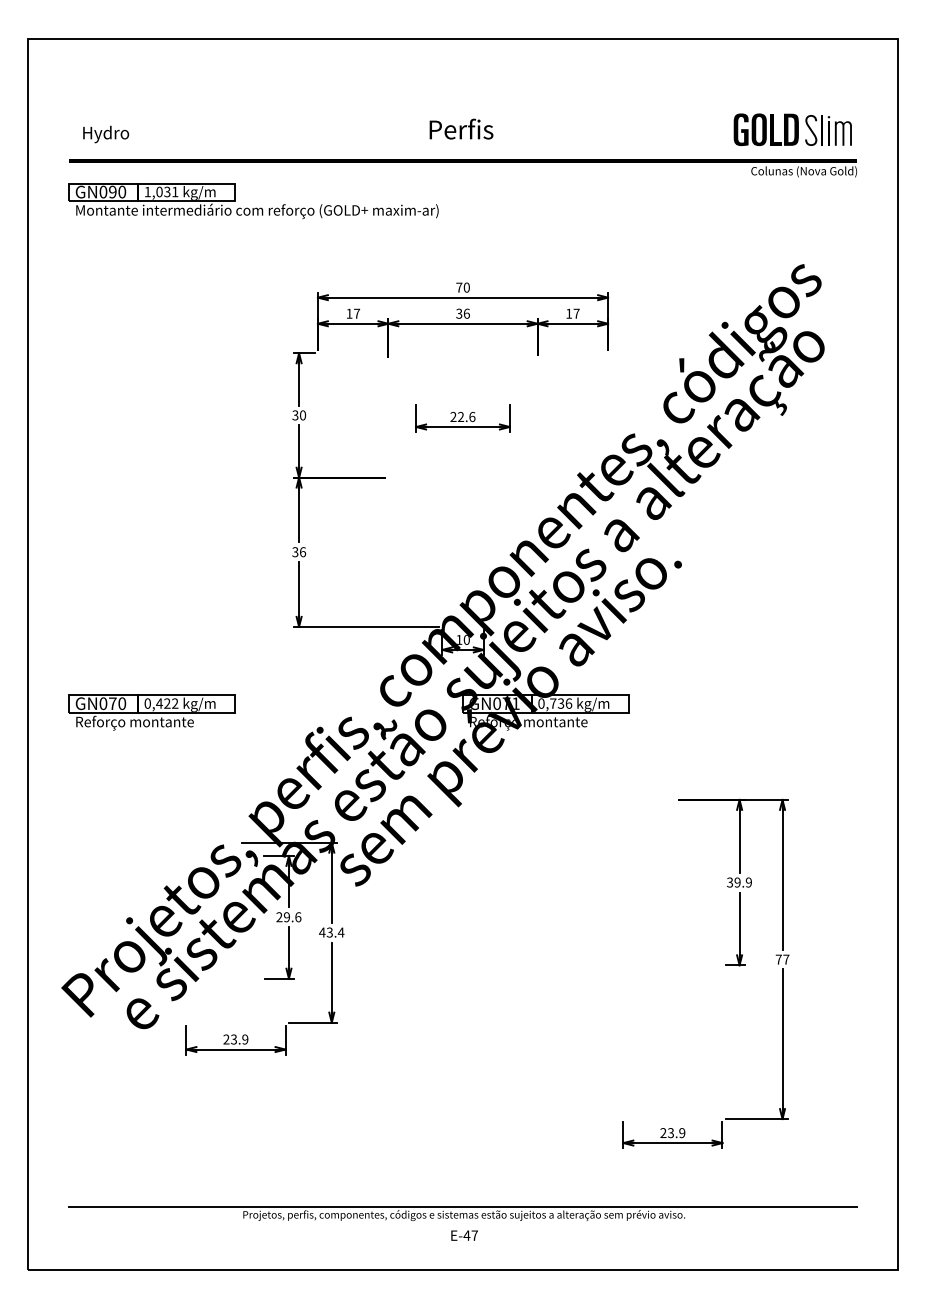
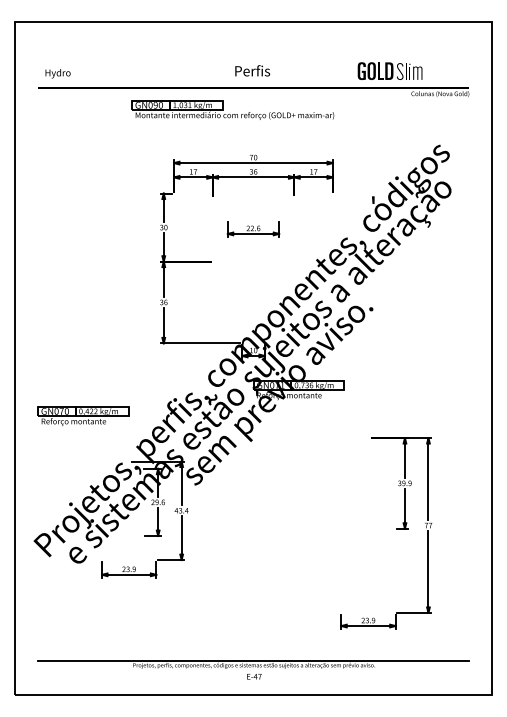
part: (791, 128) -> (389, 70), moved
part: (252, 199) -> (232, 109), moved
part: (152, 712) -> (83, 416), moved

